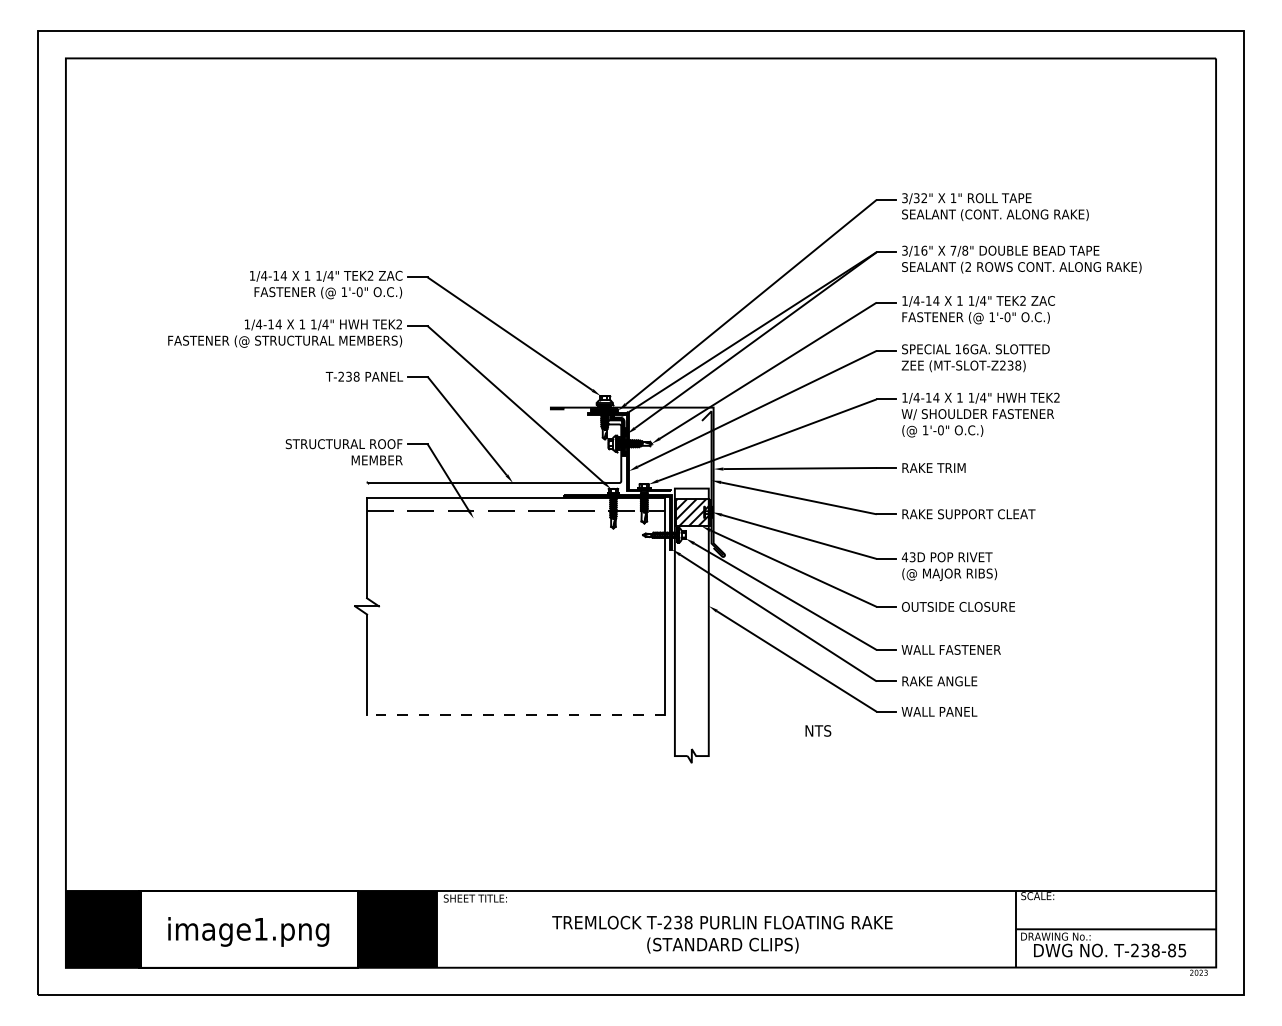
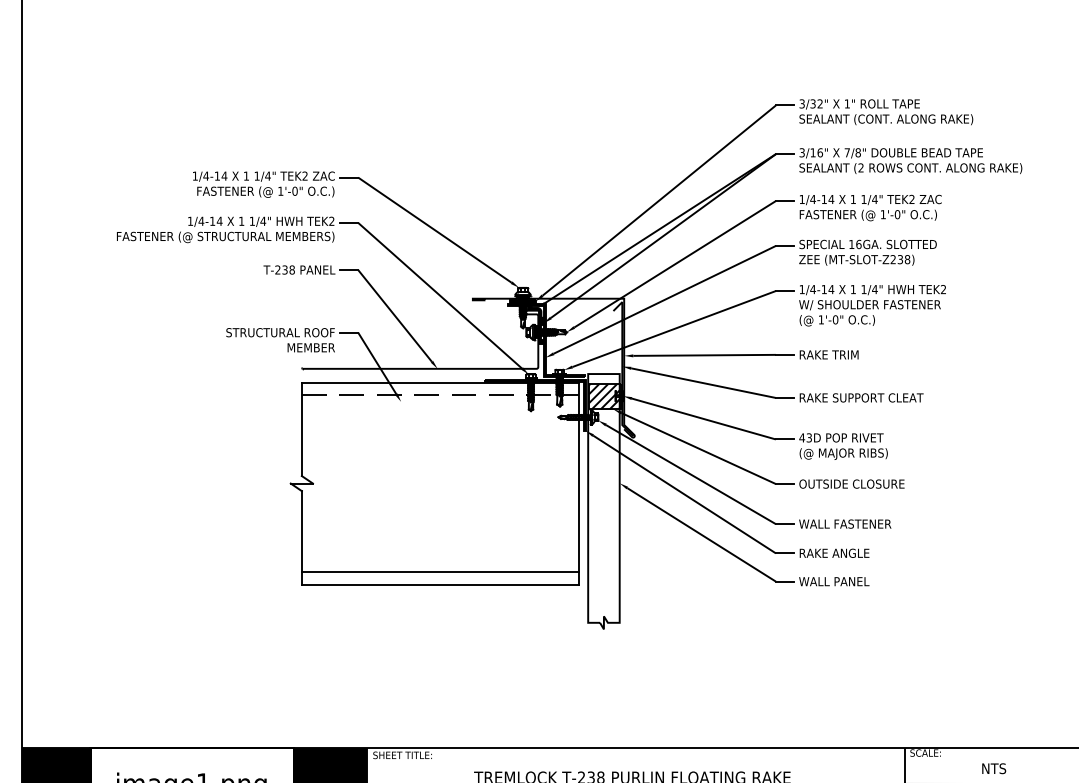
line: (516, 701) -> (440, 572), added
line: (515, 714) -> (439, 584), dashed -> solid
text: (818, 730) -> (994, 768), moved

